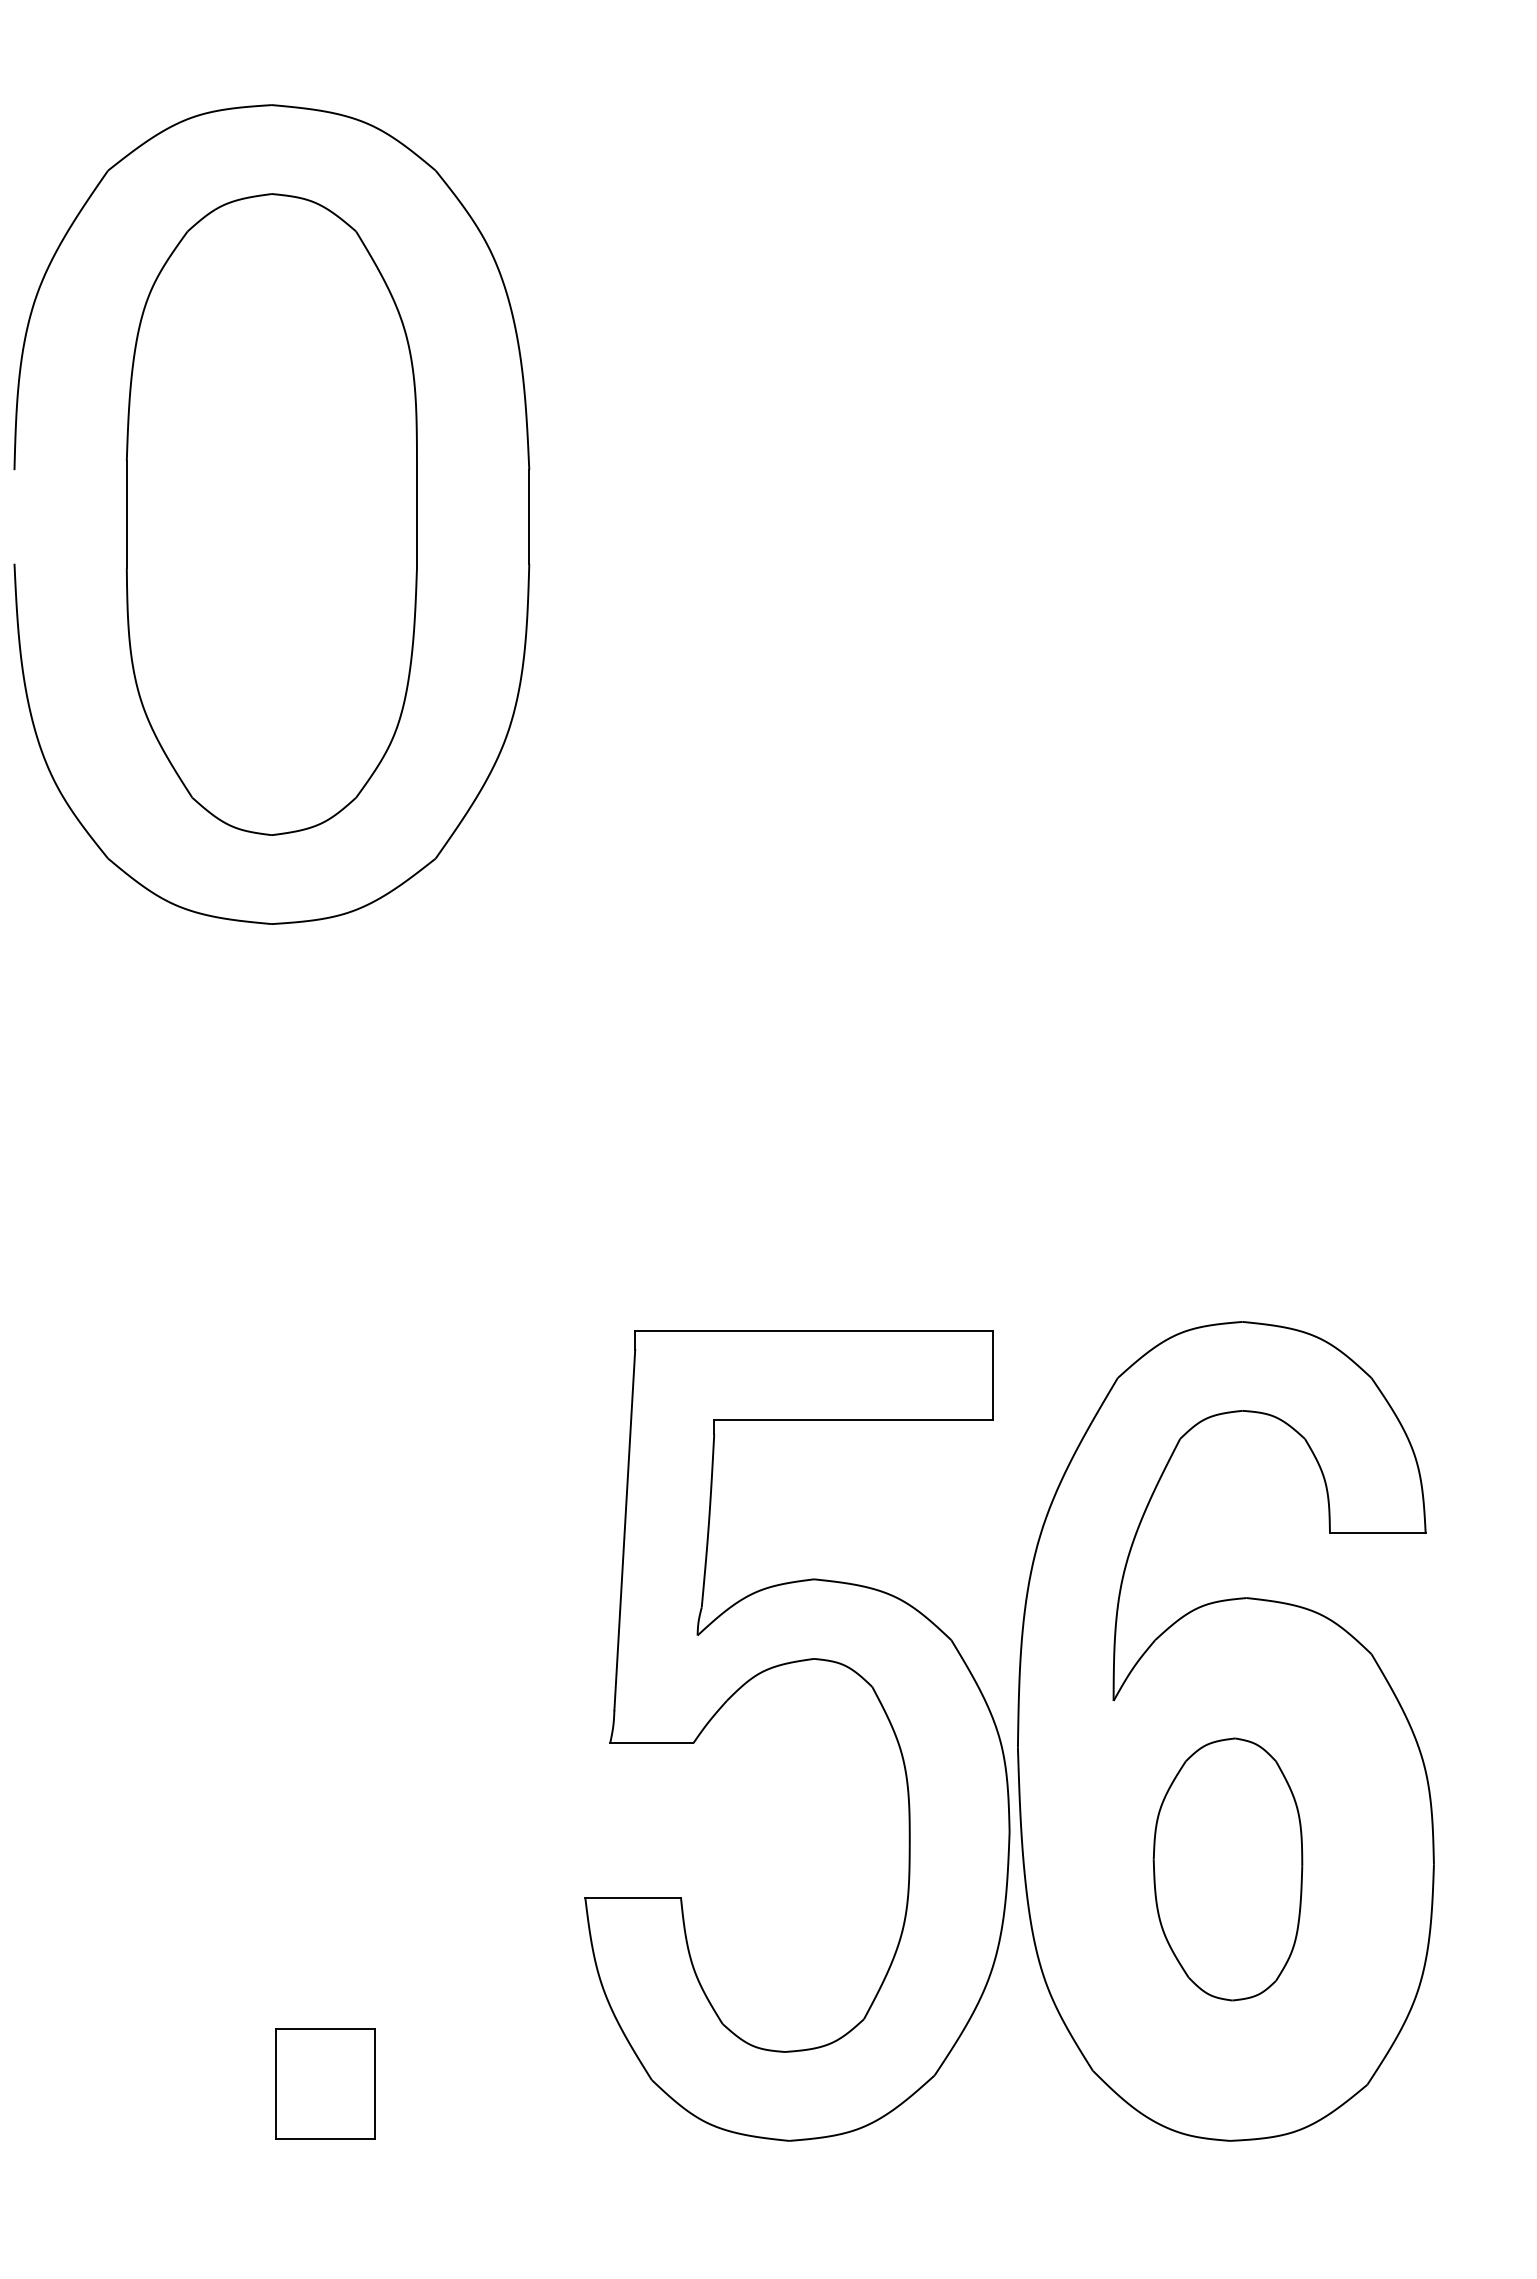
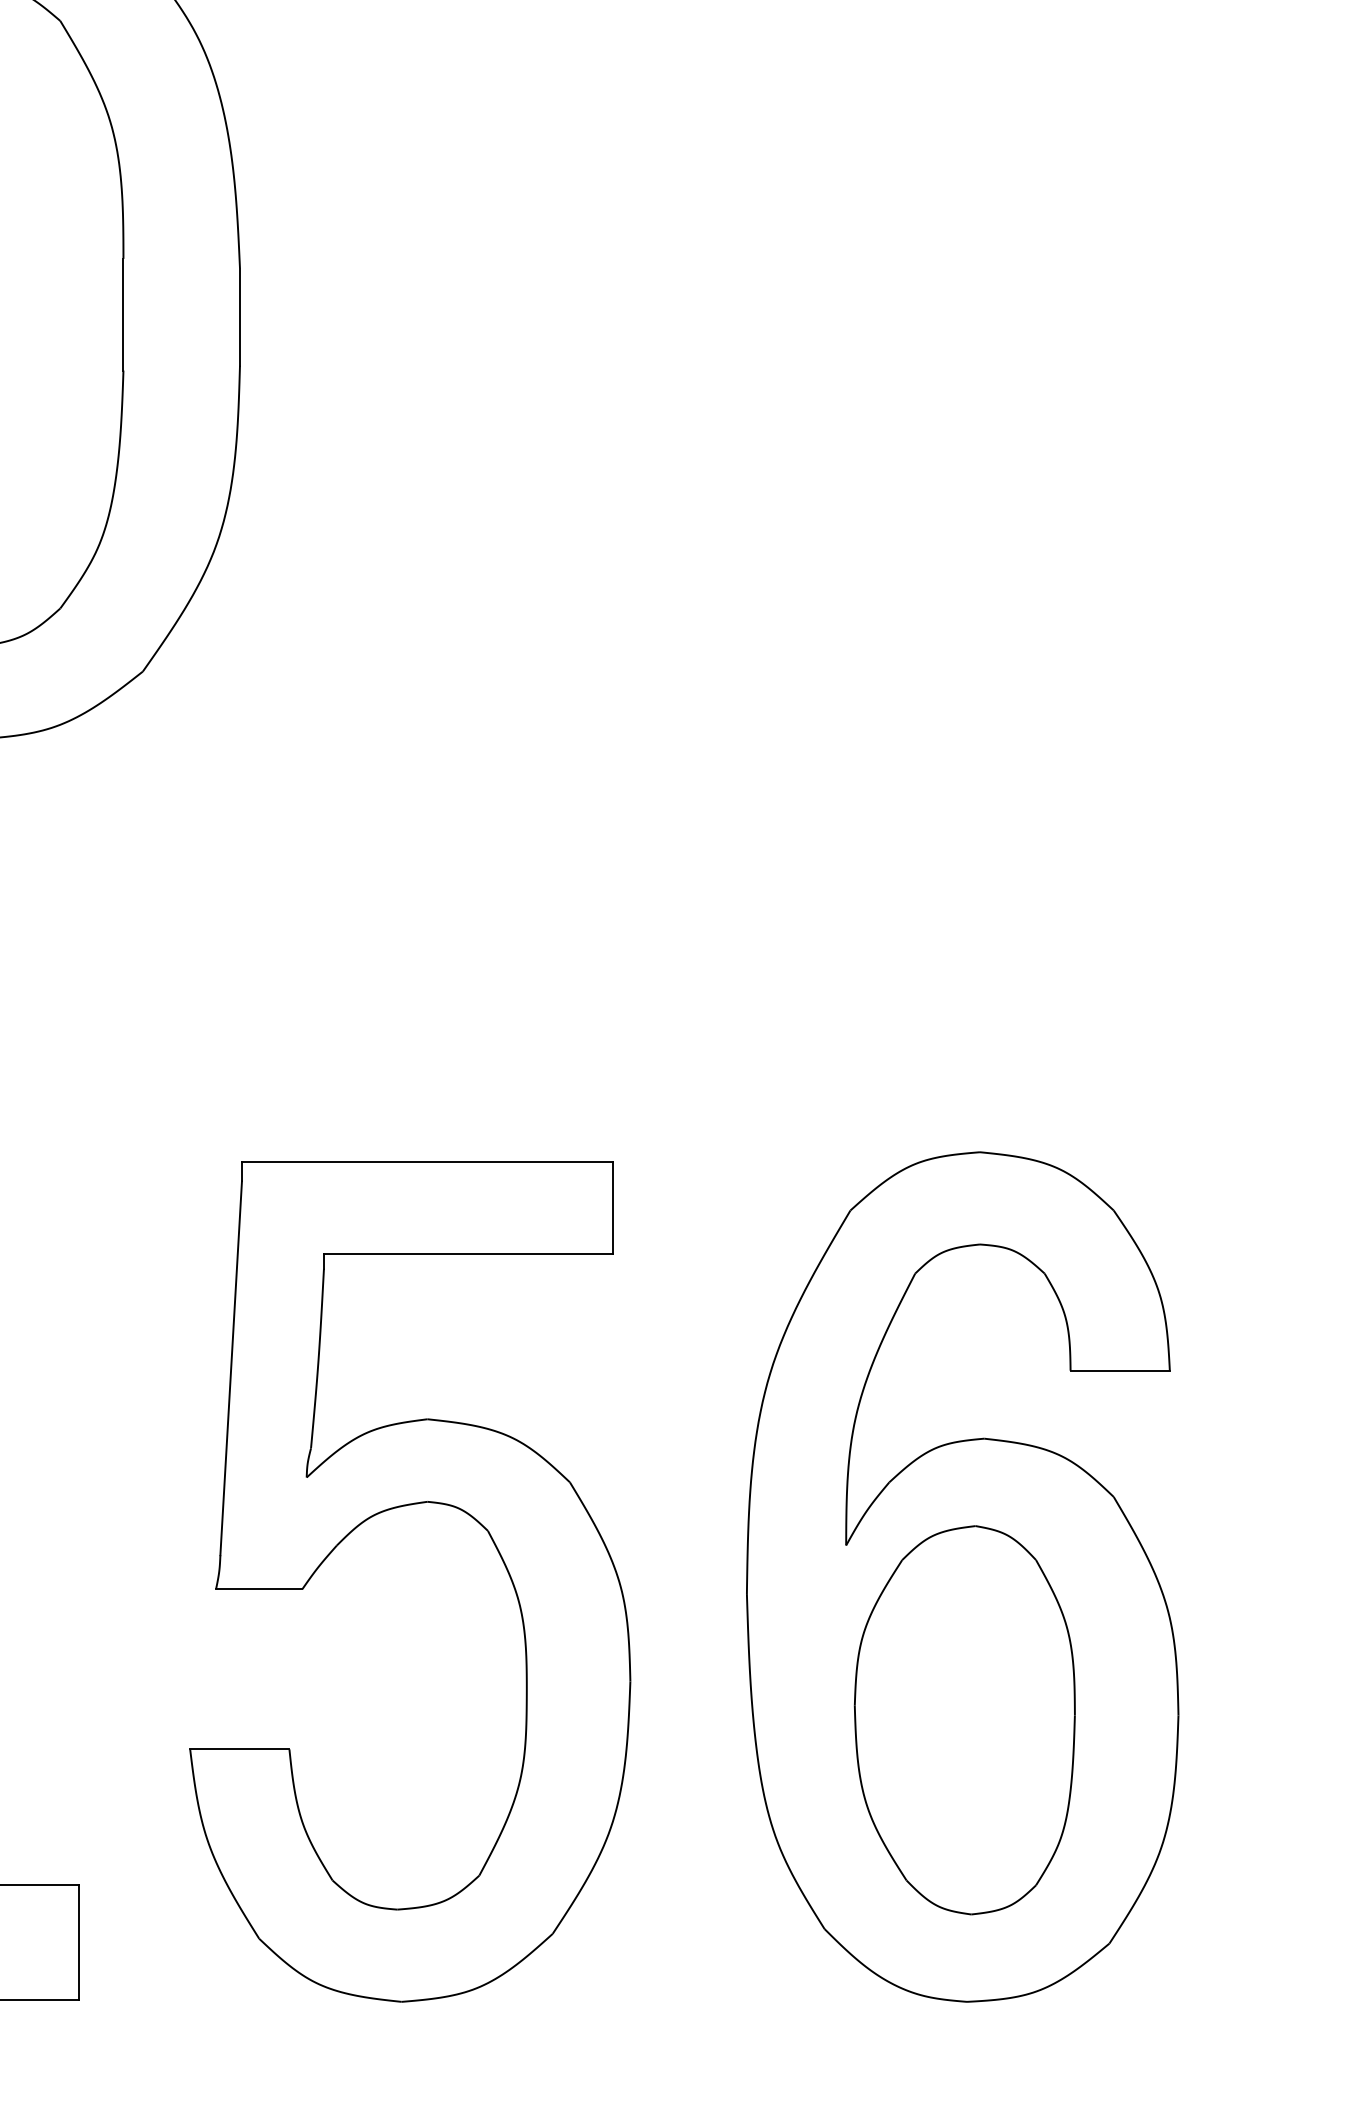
part: (780, 1666) -> (392, 1509), moved
part: (1227, 1869) -> (964, 1720), size x1.43

